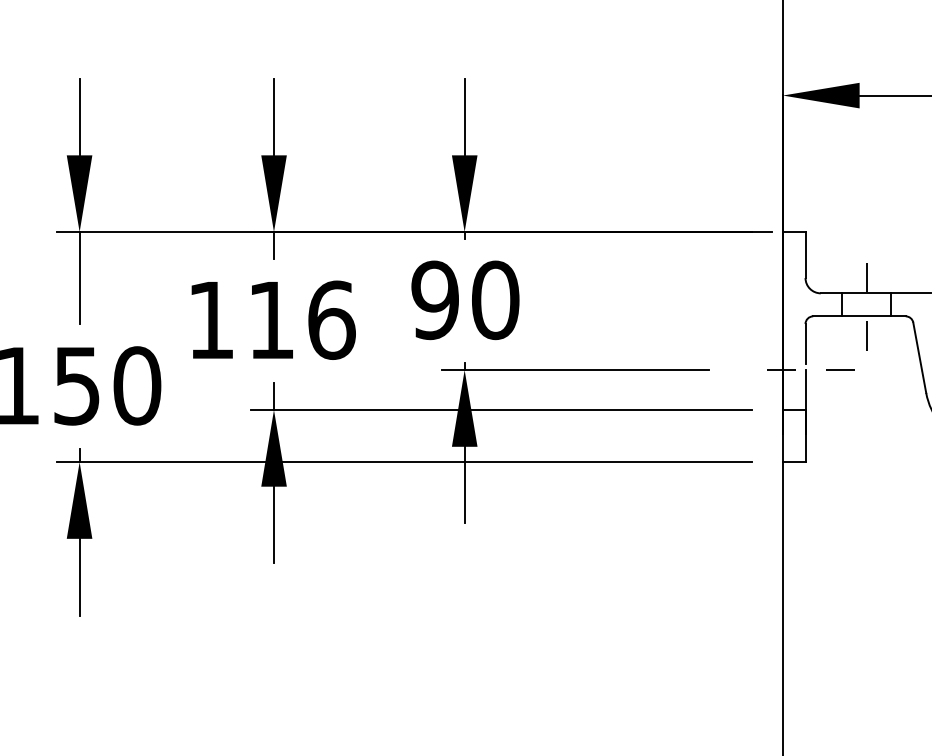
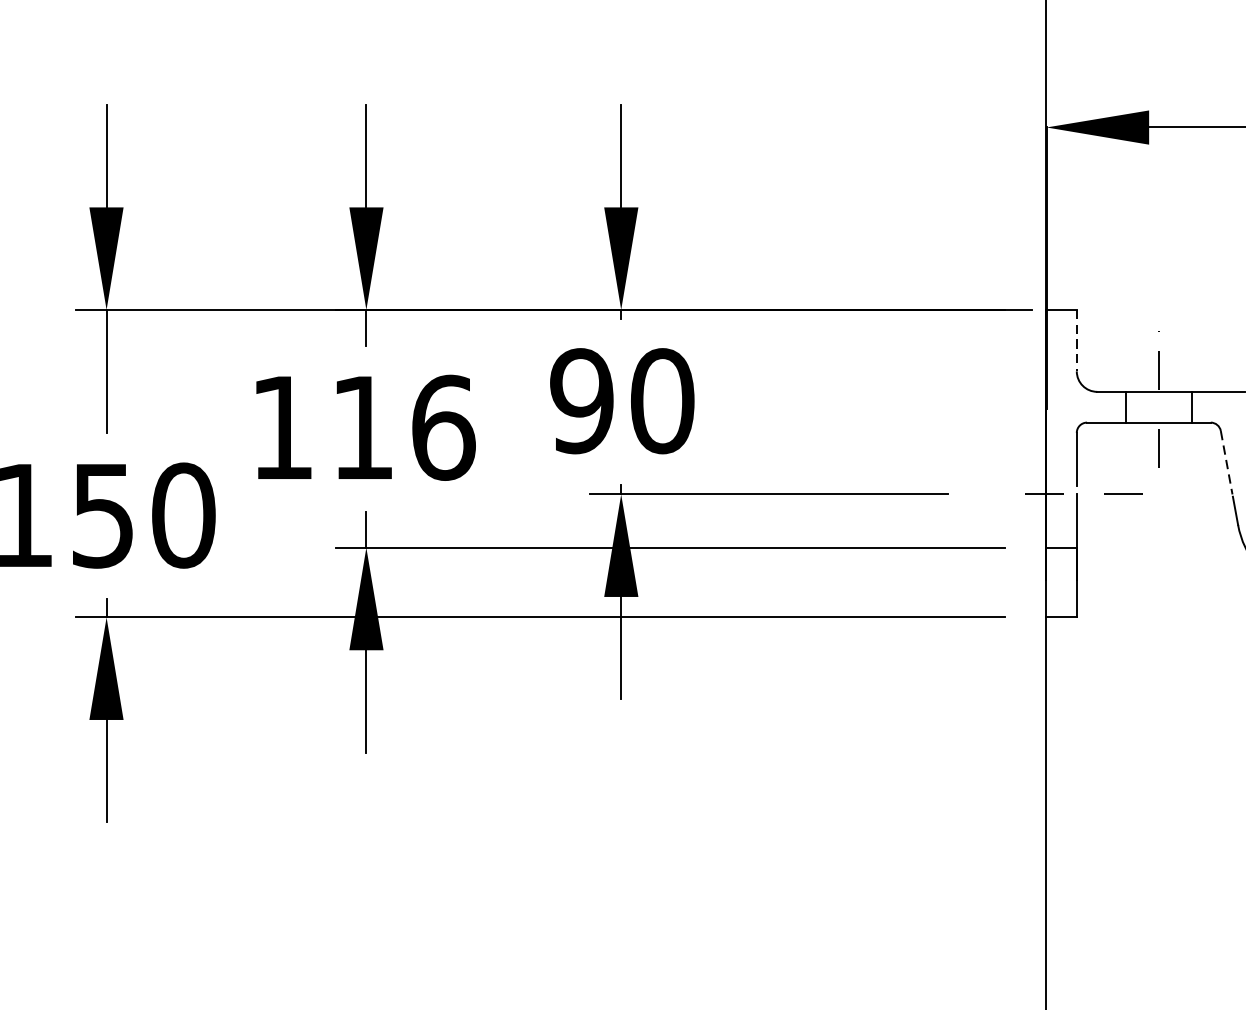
line: (805, 255) -> (1076, 341), solid -> dashed
line: (917, 346) -> (1226, 462), solid -> dashed

